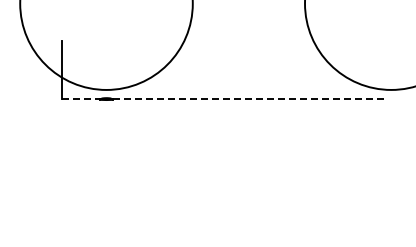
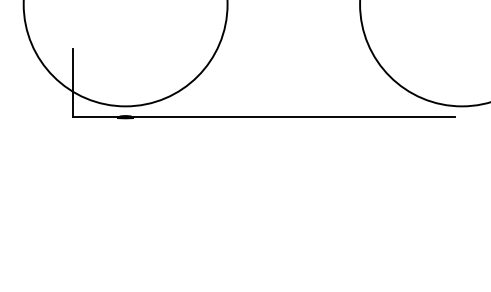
line: (81, 98) -> (96, 116), dashed -> solid
line: (249, 98) -> (294, 116), dashed -> solid

